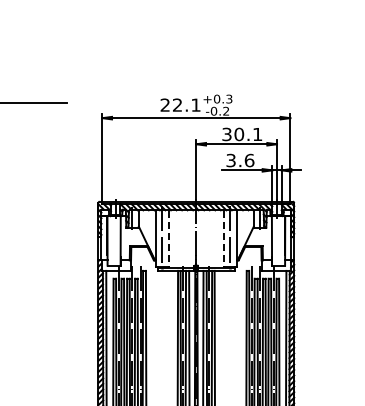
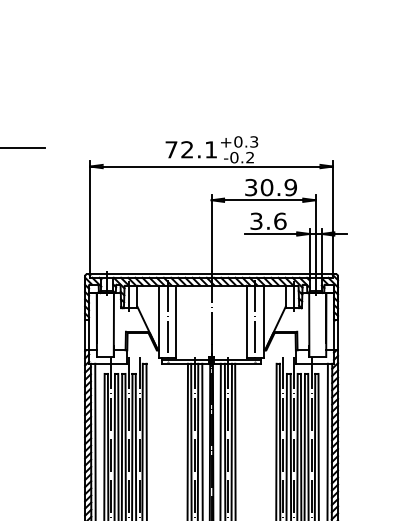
text: (164, 104) -> (170, 148), 22.1 -> 72.1
text: (257, 134) -> (290, 187), 30.1 -> 30.9
line: (168, 238) -> (175, 321), dashed -> solid
line: (223, 238) -> (246, 321), dashed -> solid

